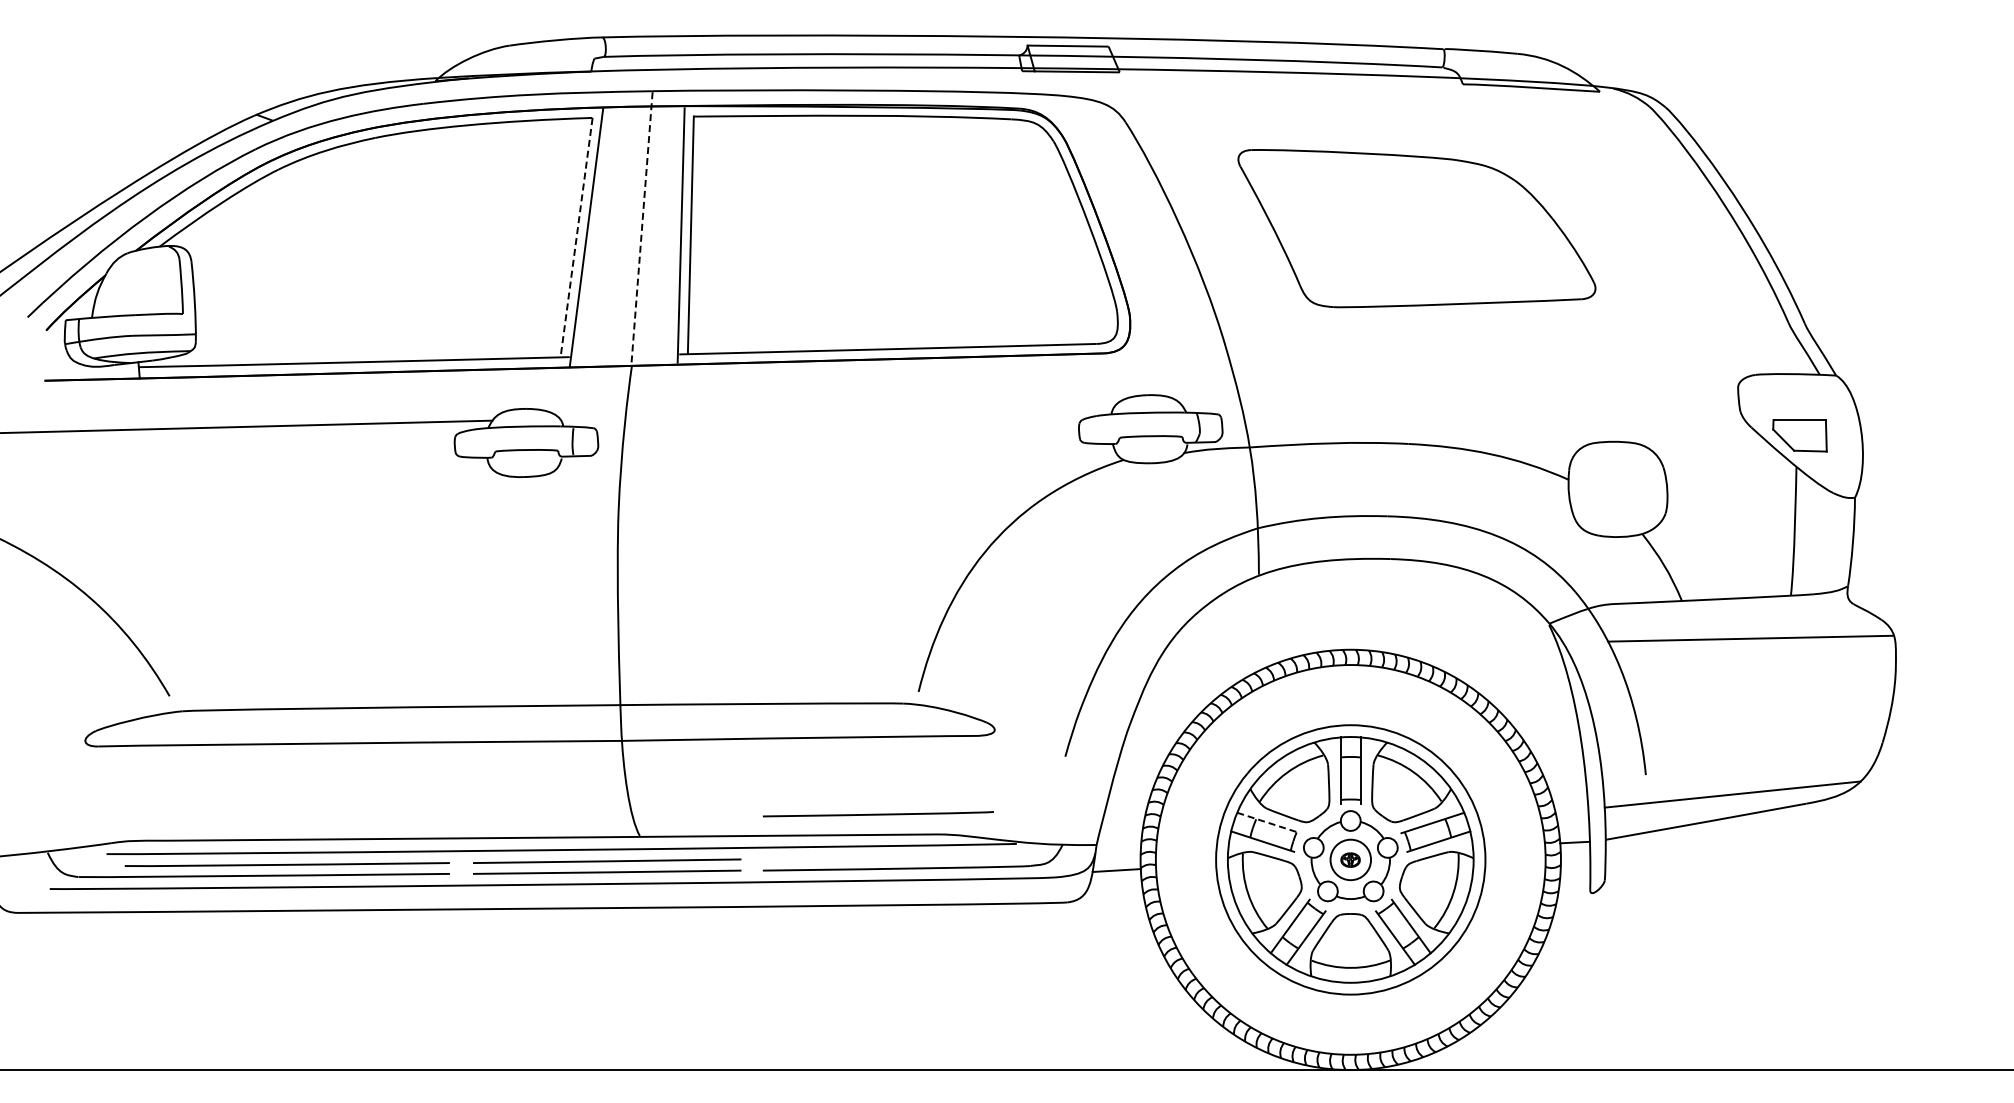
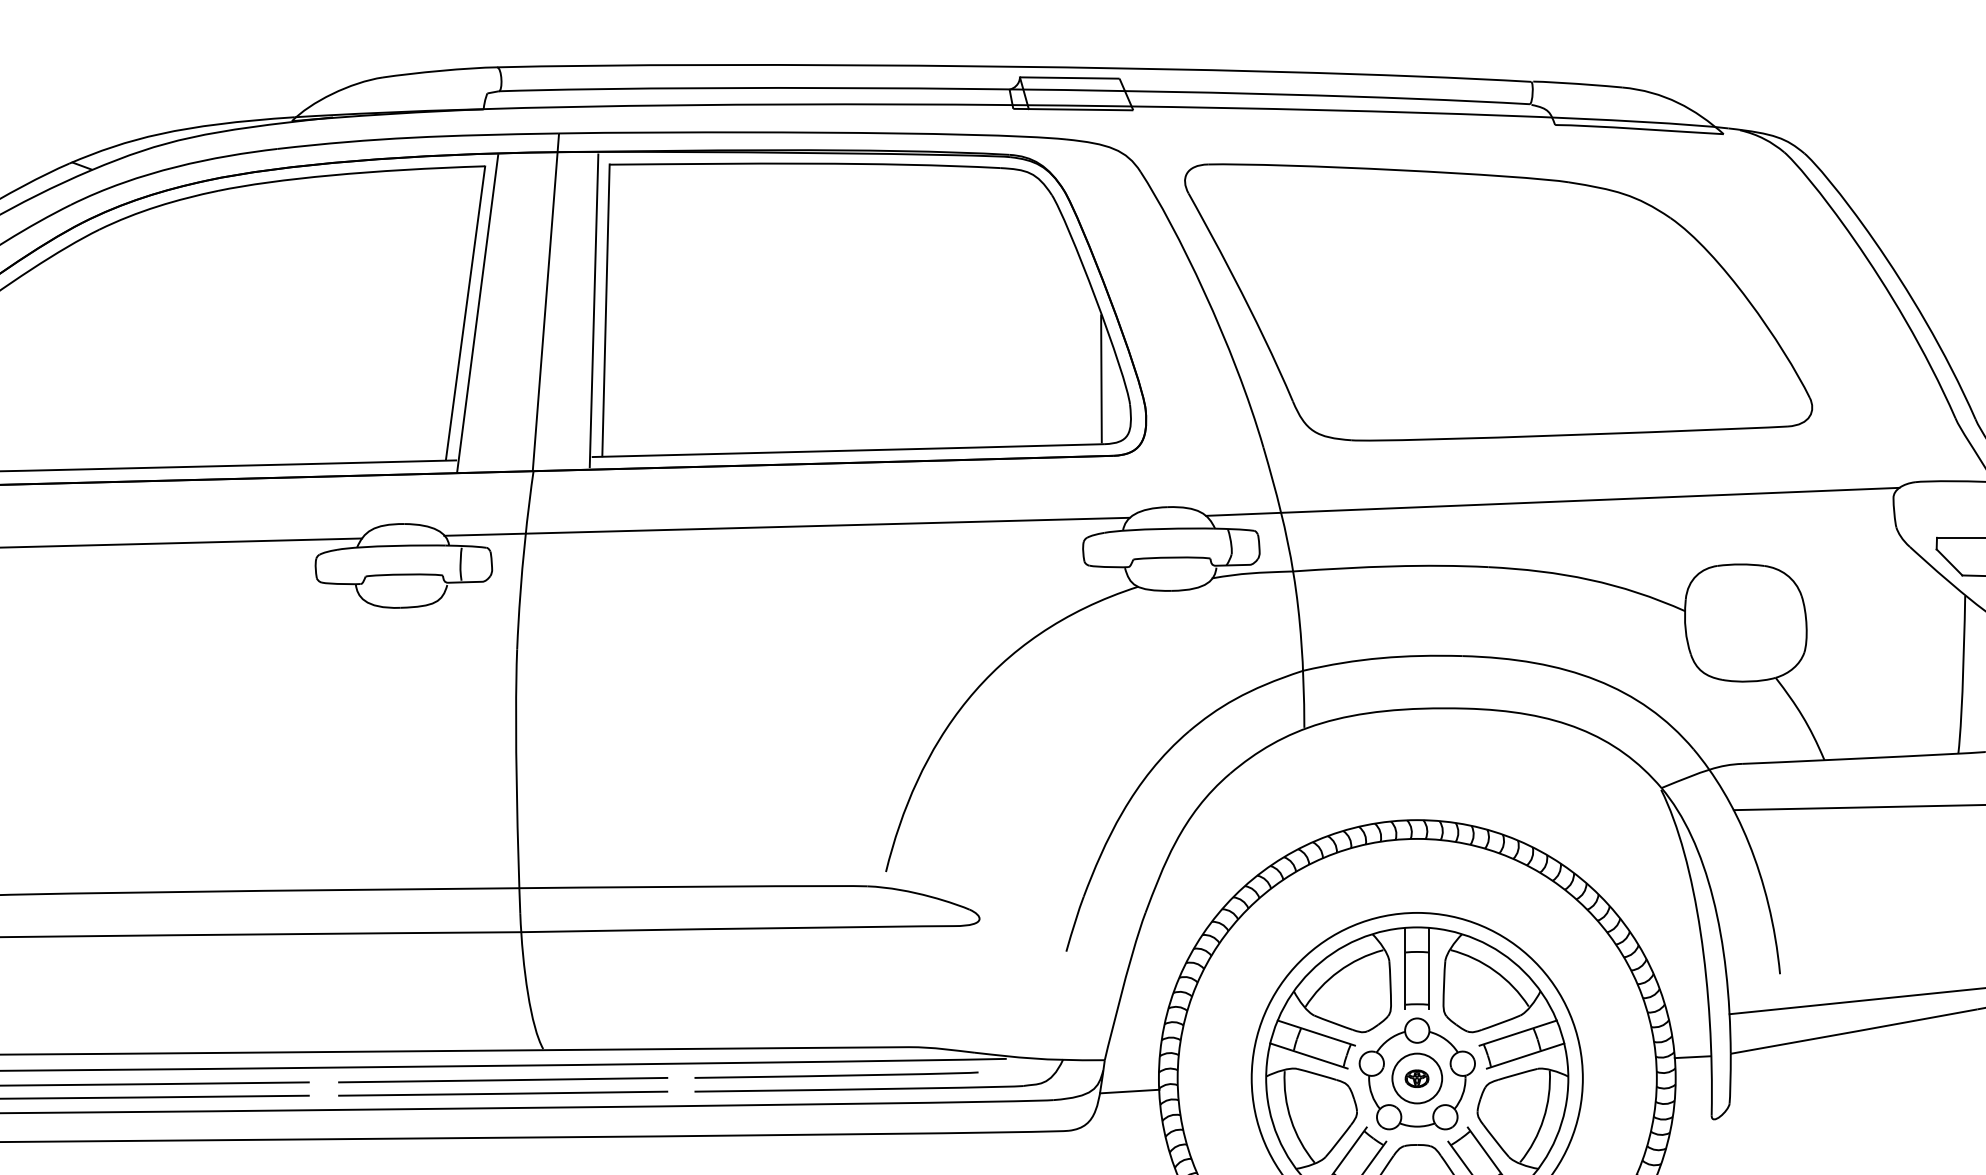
line: (642, 228) -> (546, 302), dashed -> solid
part: (1416, 228) -> (1498, 302), size x1.43
line: (576, 237) -> (465, 313), dashed -> solid
line: (1093, 290) -> (1100, 378), added
line: (1460, 390) -> (1552, 501), added
line: (837, 410) -> (786, 525), added
line: (877, 814) -> (835, 1075), moved
line: (1269, 823) -> (1317, 1033), dashed -> solid

